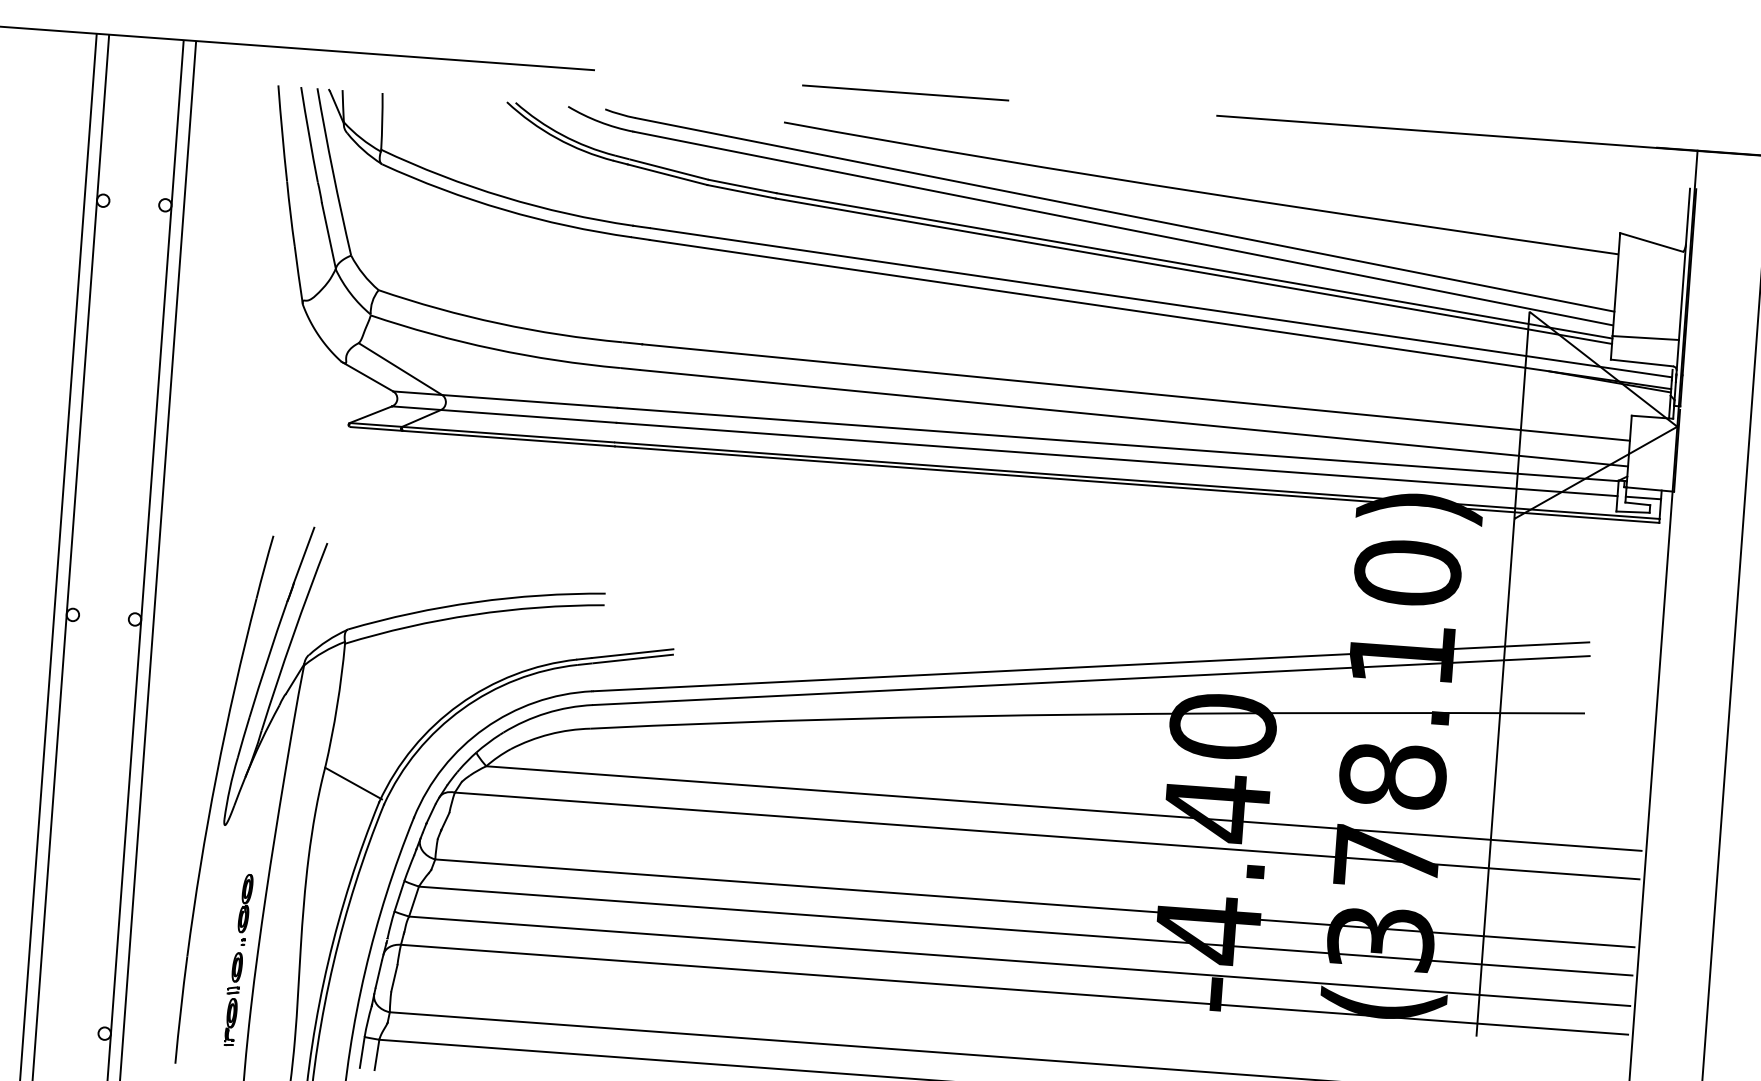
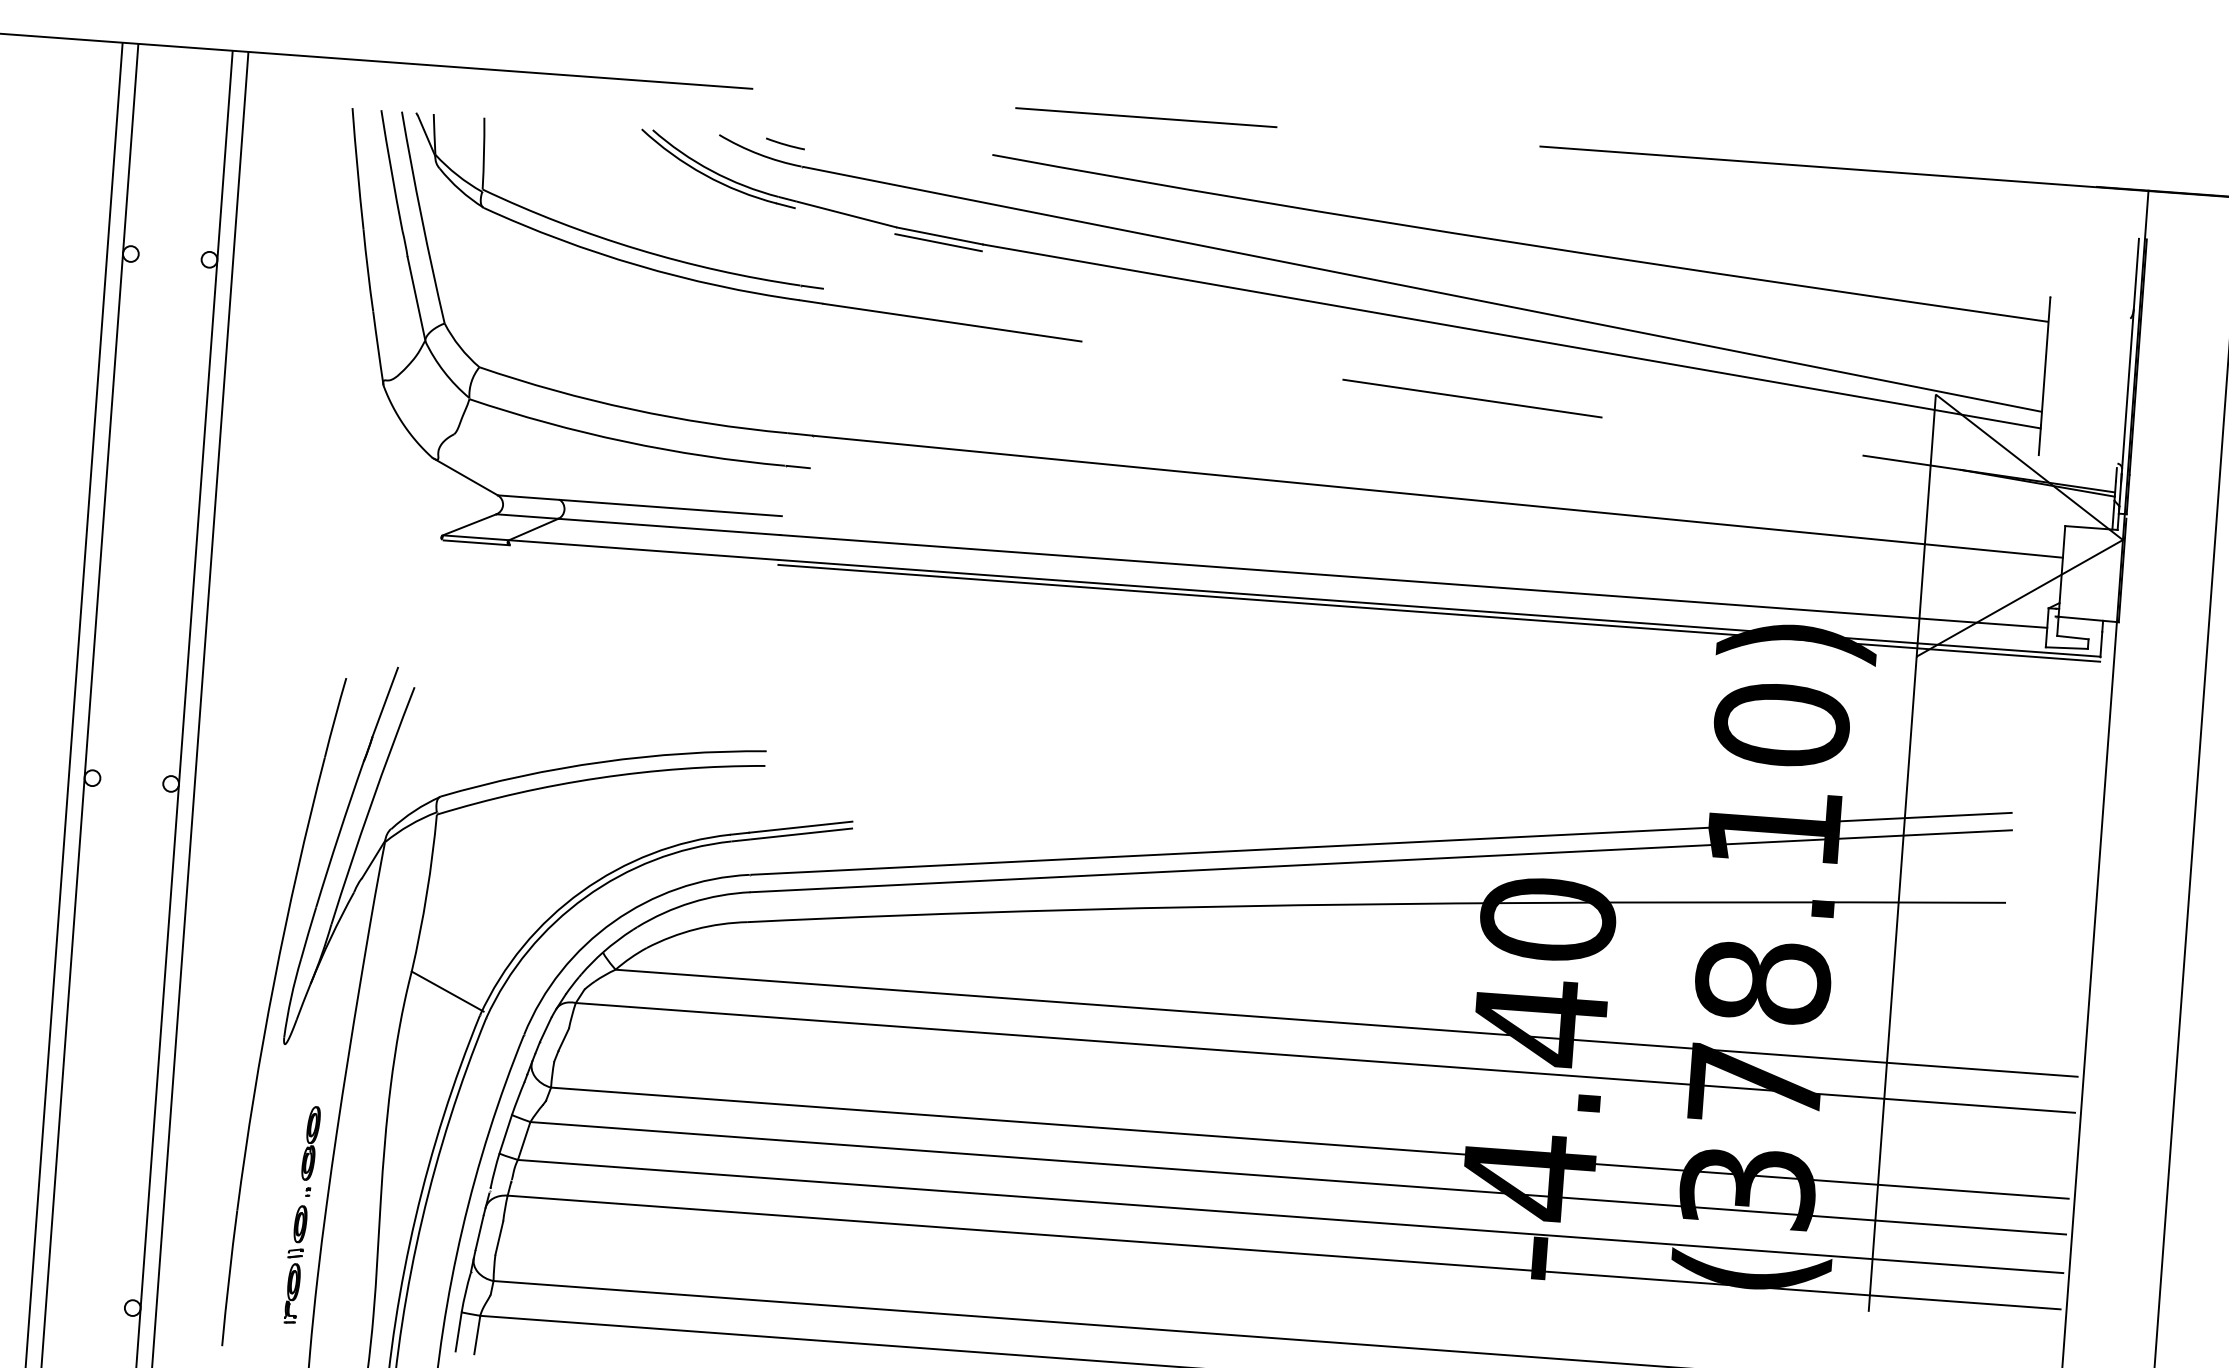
line: (667, 175) -> (844, 221), removed
line: (1124, 214) -> (1423, 271), removed
line: (1651, 242) -> (2090, 306), removed
line: (1193, 271) -> (1510, 343), removed
line: (1161, 302) -> (1469, 382), removed
line: (1161, 314) -> (1469, 398), solid -> dashed
line: (1645, 337) -> (2082, 427), removed
line: (1641, 363) -> (2077, 459), removed
line: (400, 368) -> (506, 466), removed
line: (1134, 418) -> (1435, 529), removed
line: (508, 438) -> (643, 554), removed
line: (1117, 444) -> (1414, 562), removed
line: (1643, 497) -> (2079, 629), removed

